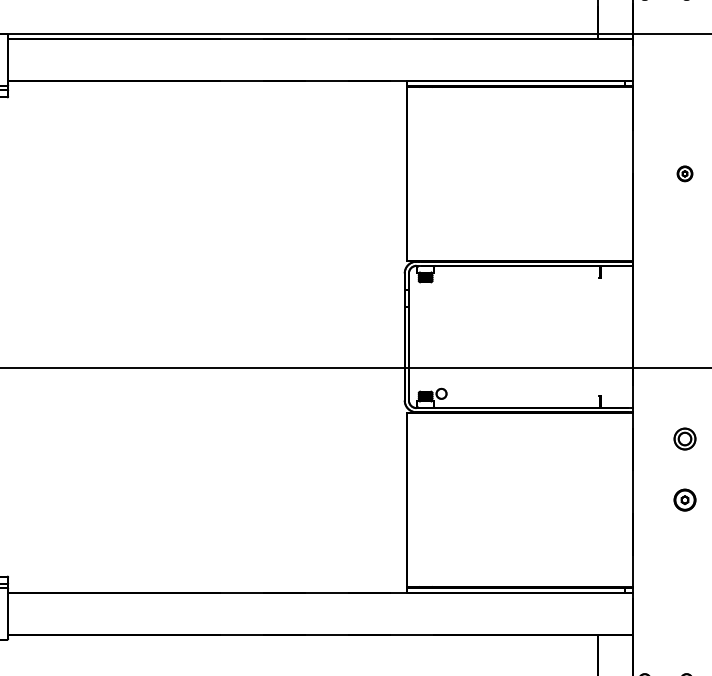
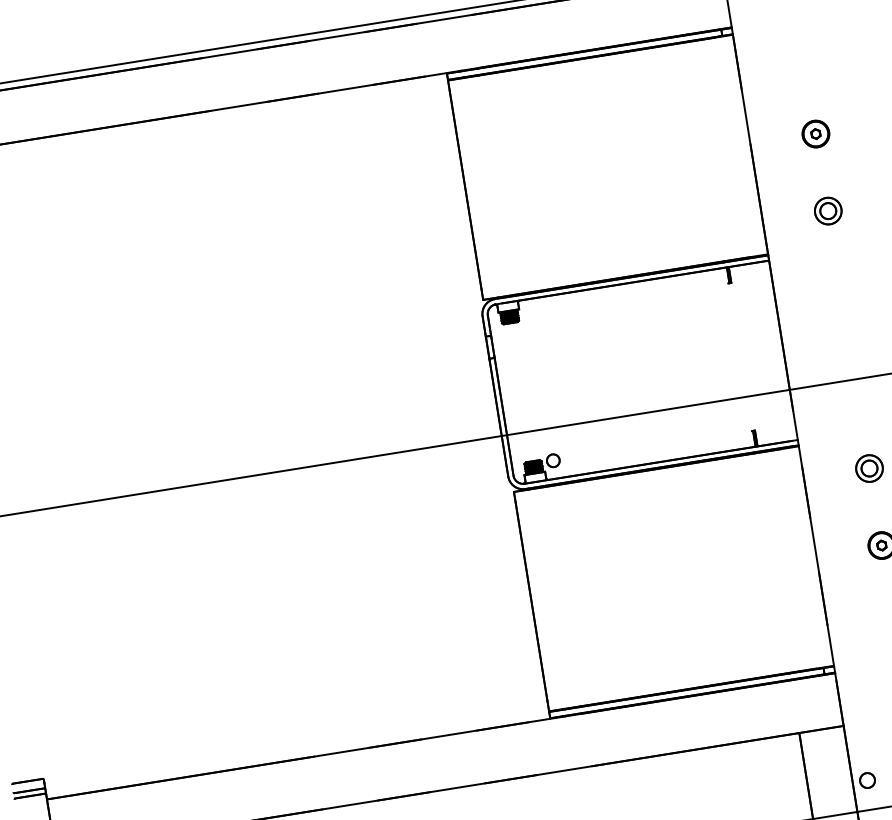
part: (684, 173) -> (815, 133), size x1.43
part: (684, 234) -> (827, 210), added

